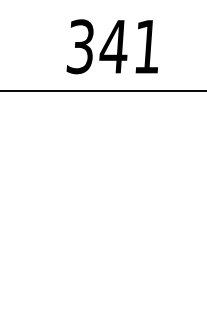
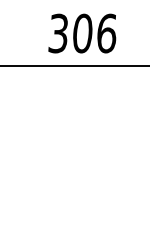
text: (129, 46) -> (93, 33), 341 -> 306

